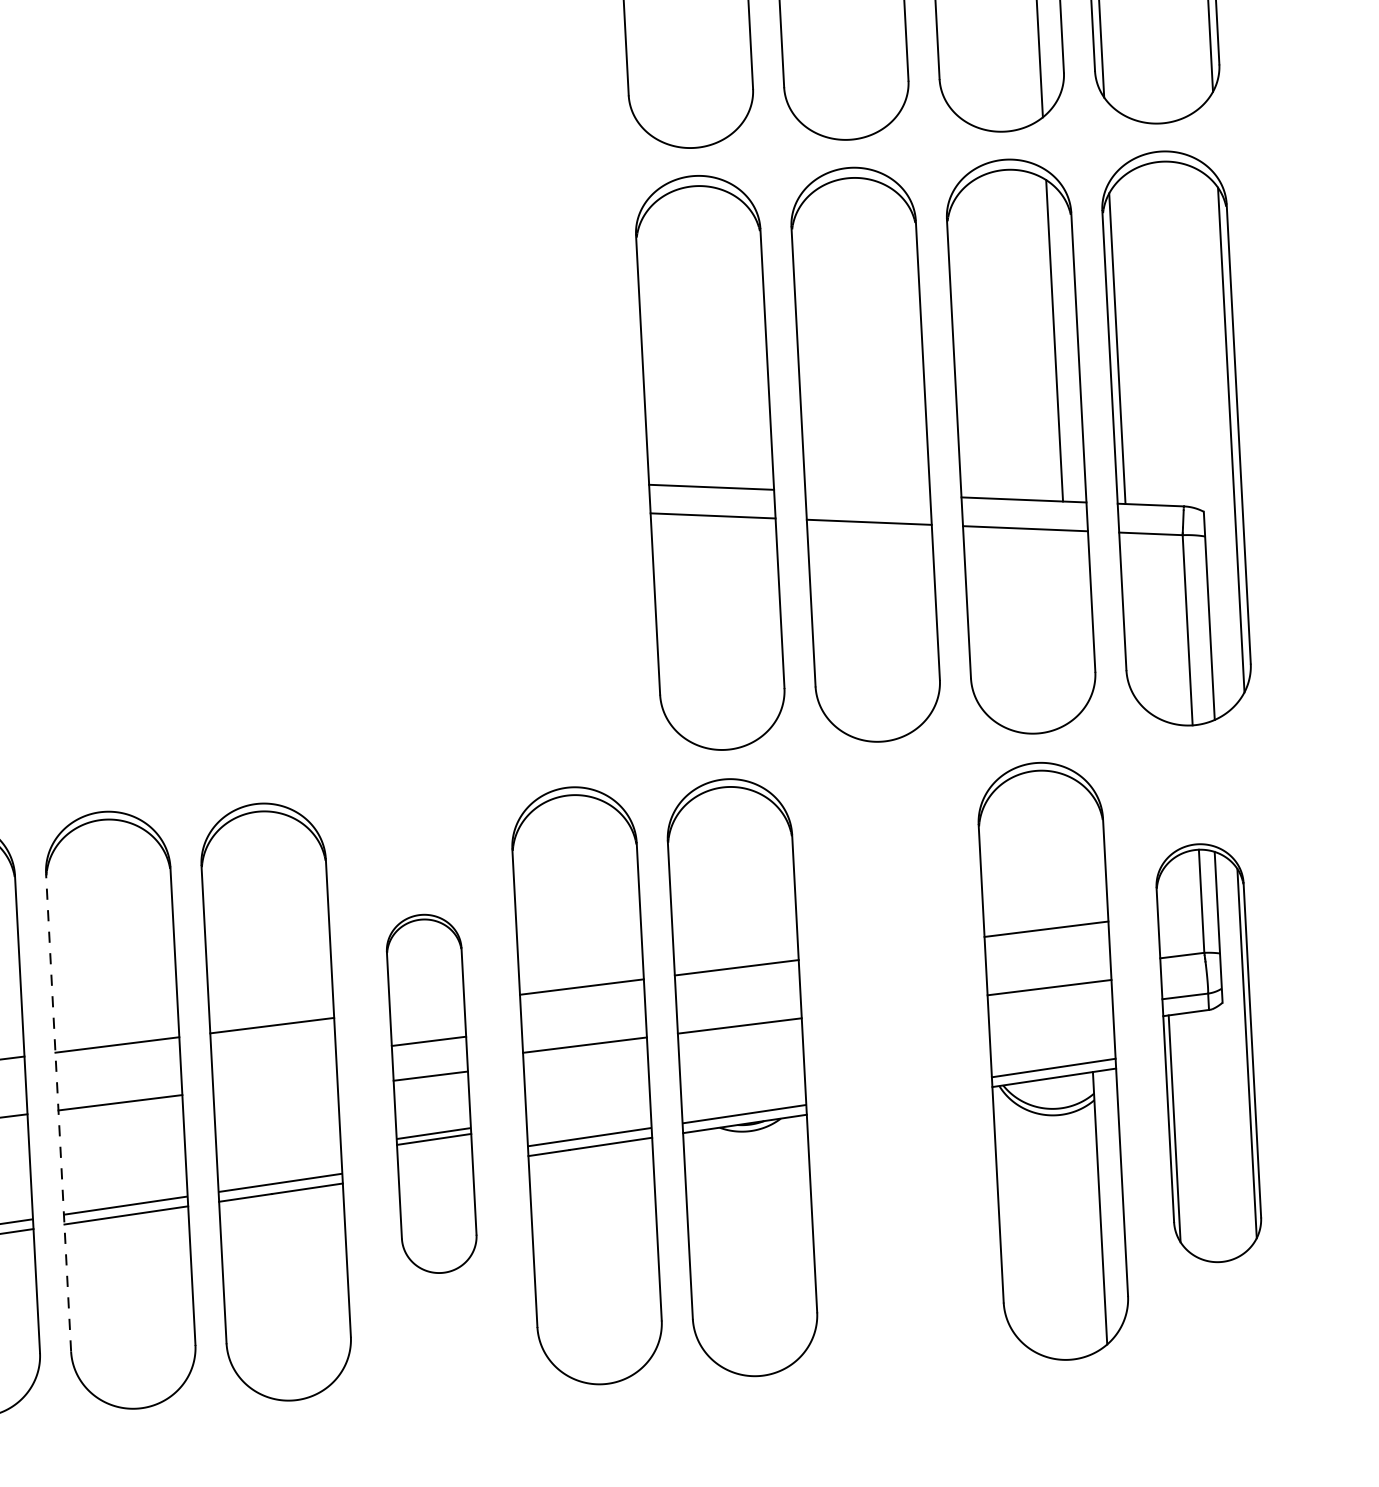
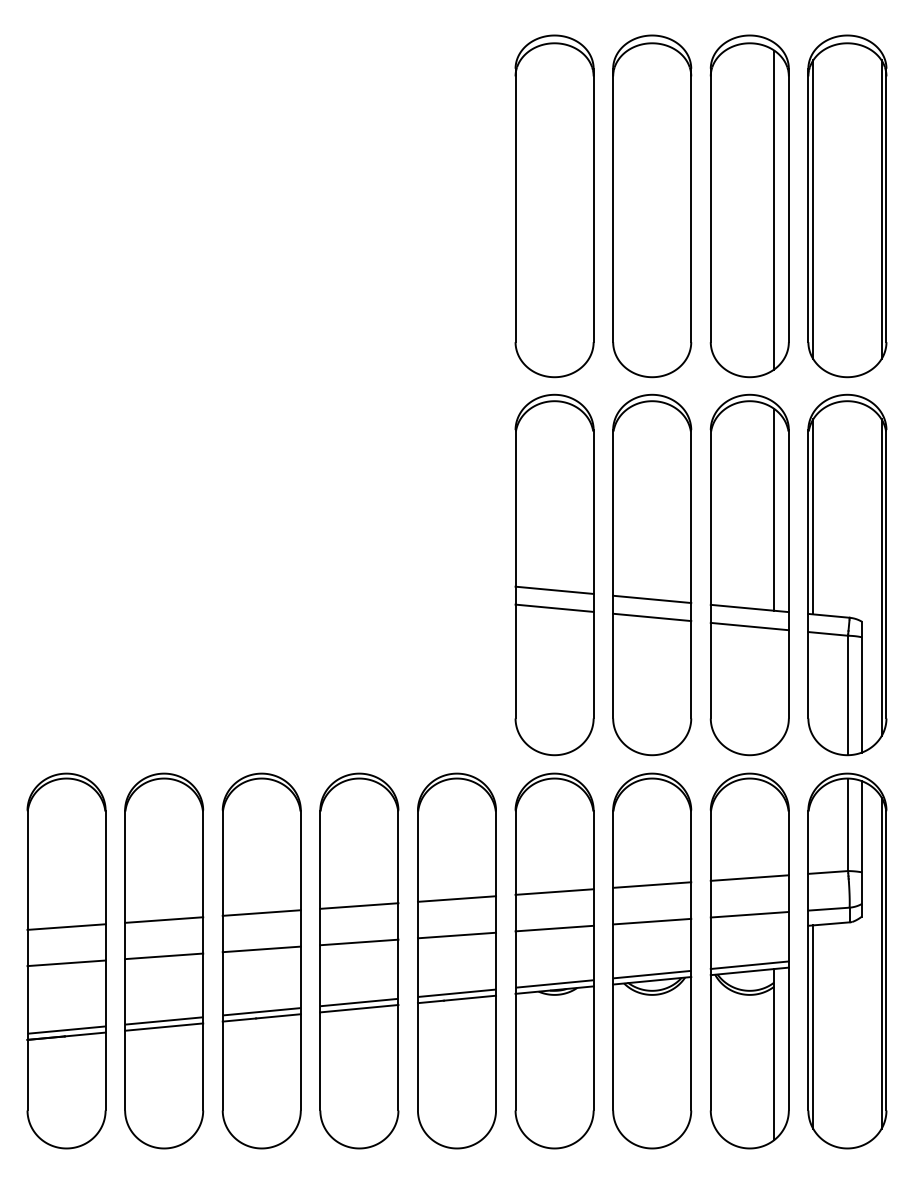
line: (868, 493) -> (652, 599), added
part: (1208, 1052) -> (847, 960), size x1.43
part: (898, 1068) -> (652, 960), added
line: (274, 1083) -> (261, 949), added
part: (431, 1093) -> (359, 960), size x1.67
line: (59, 1112) -> (125, 960), dashed -> solid

